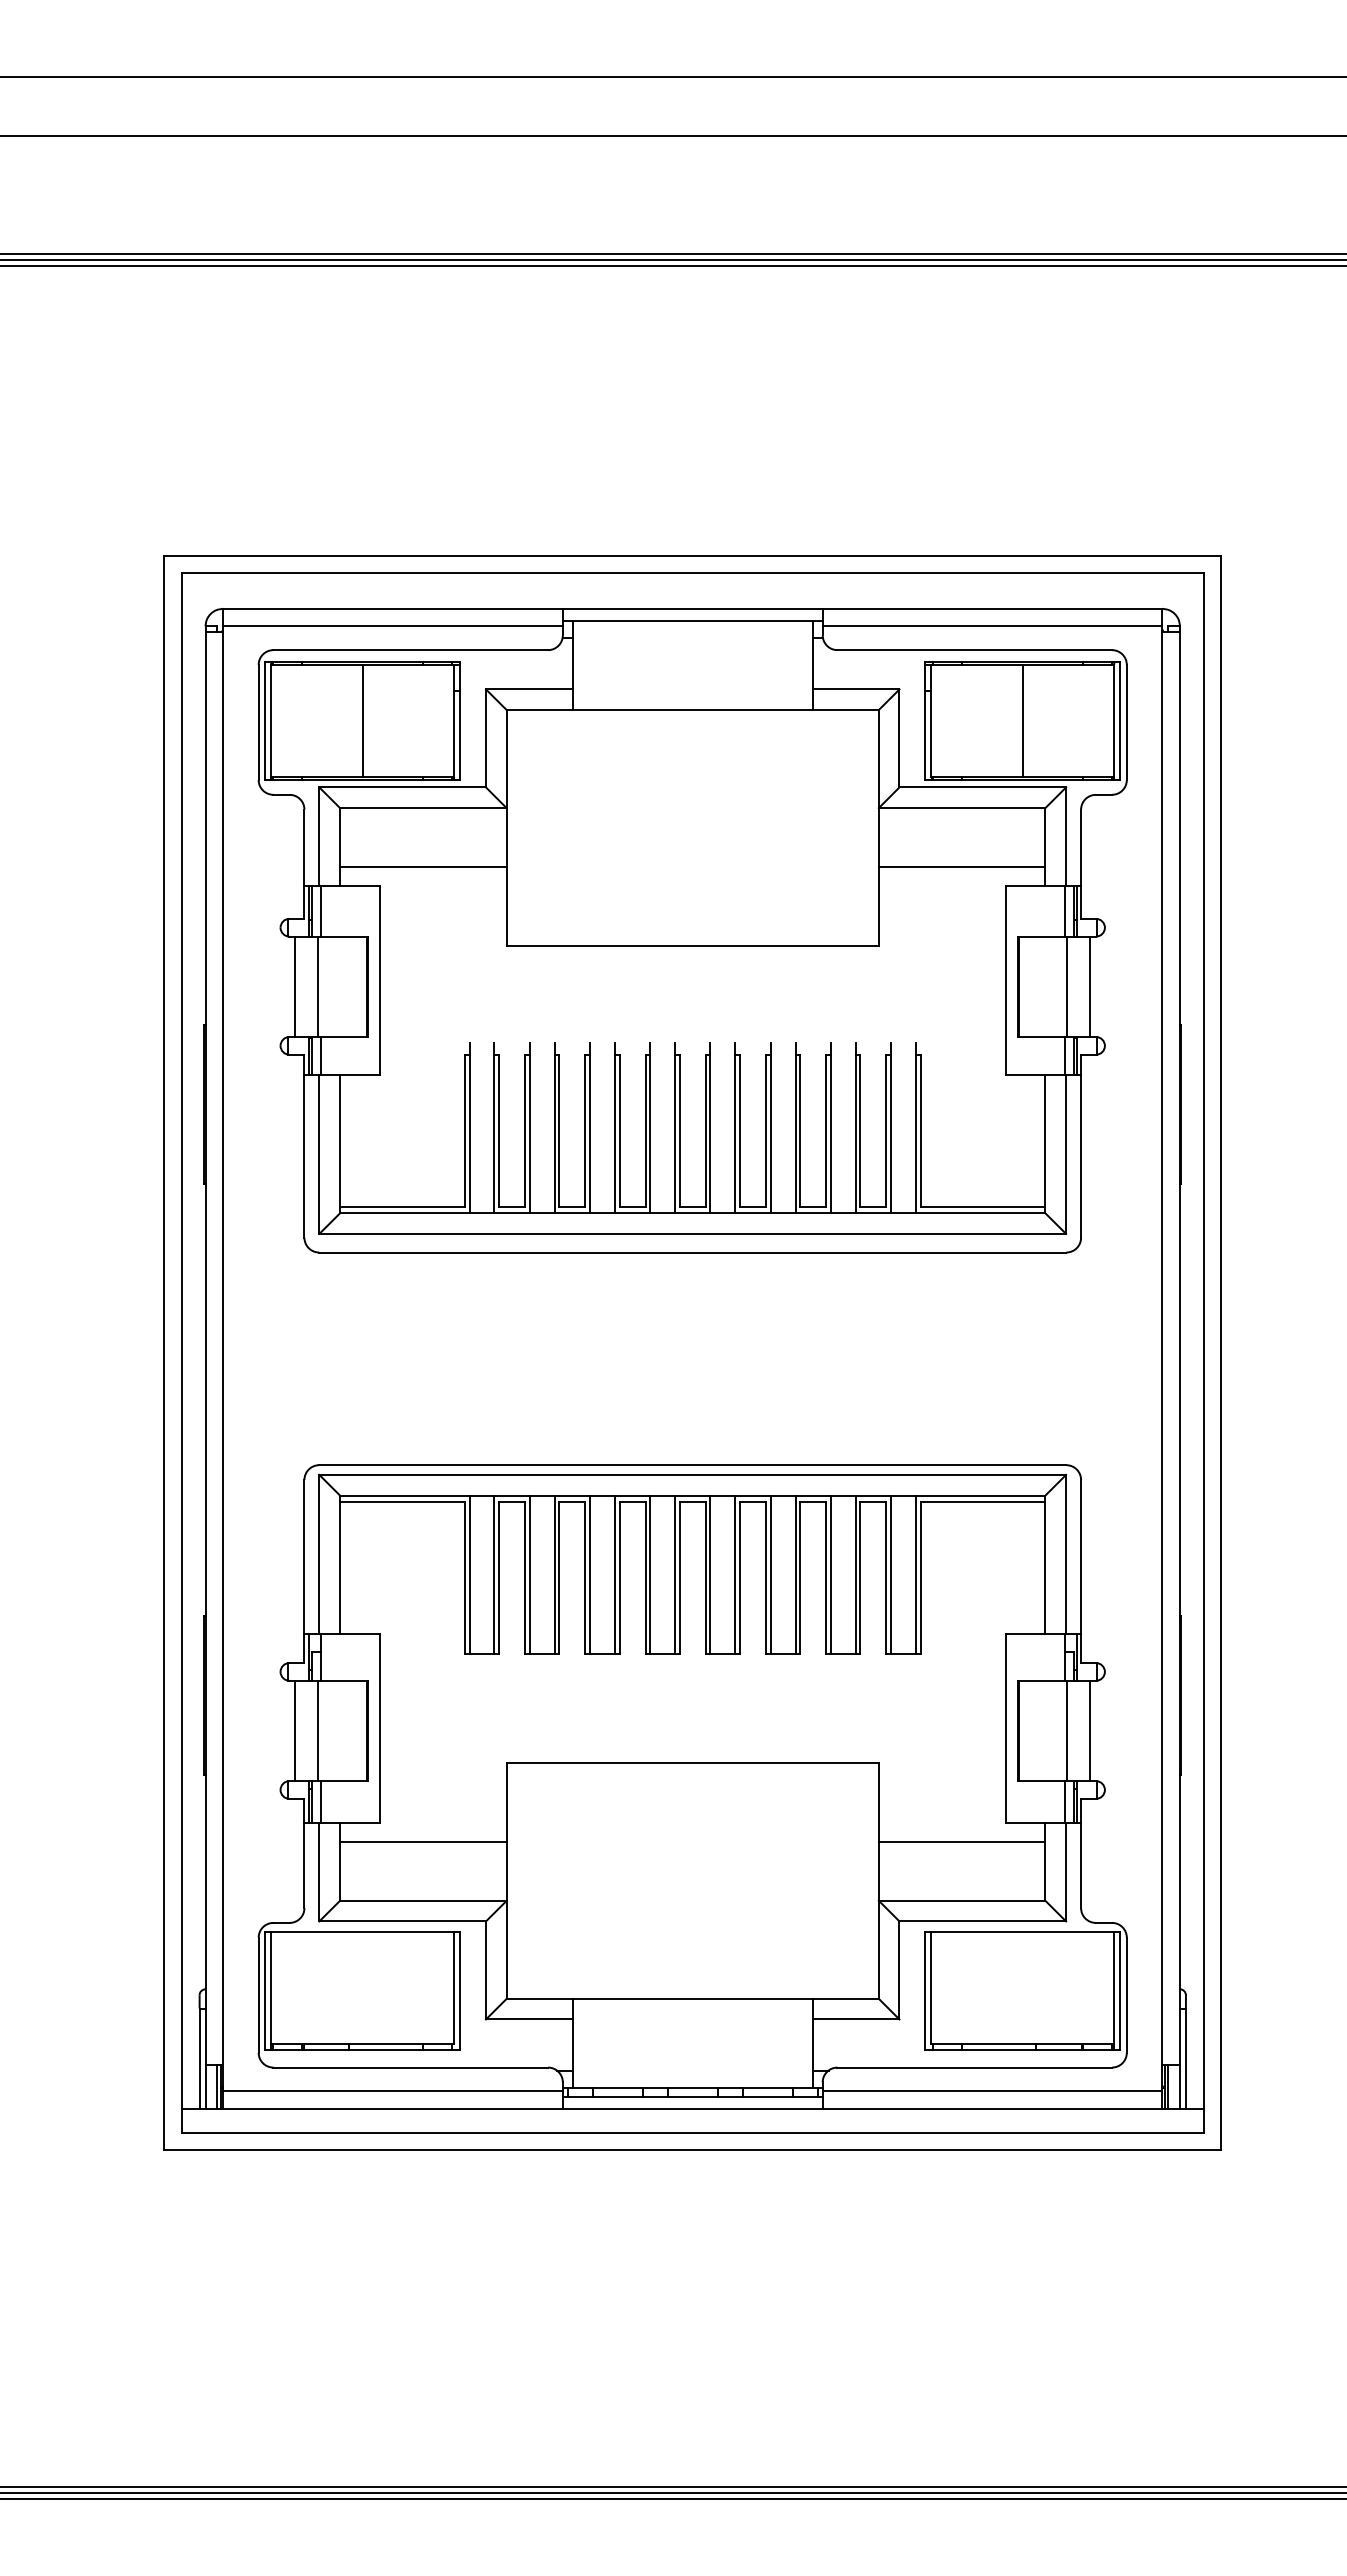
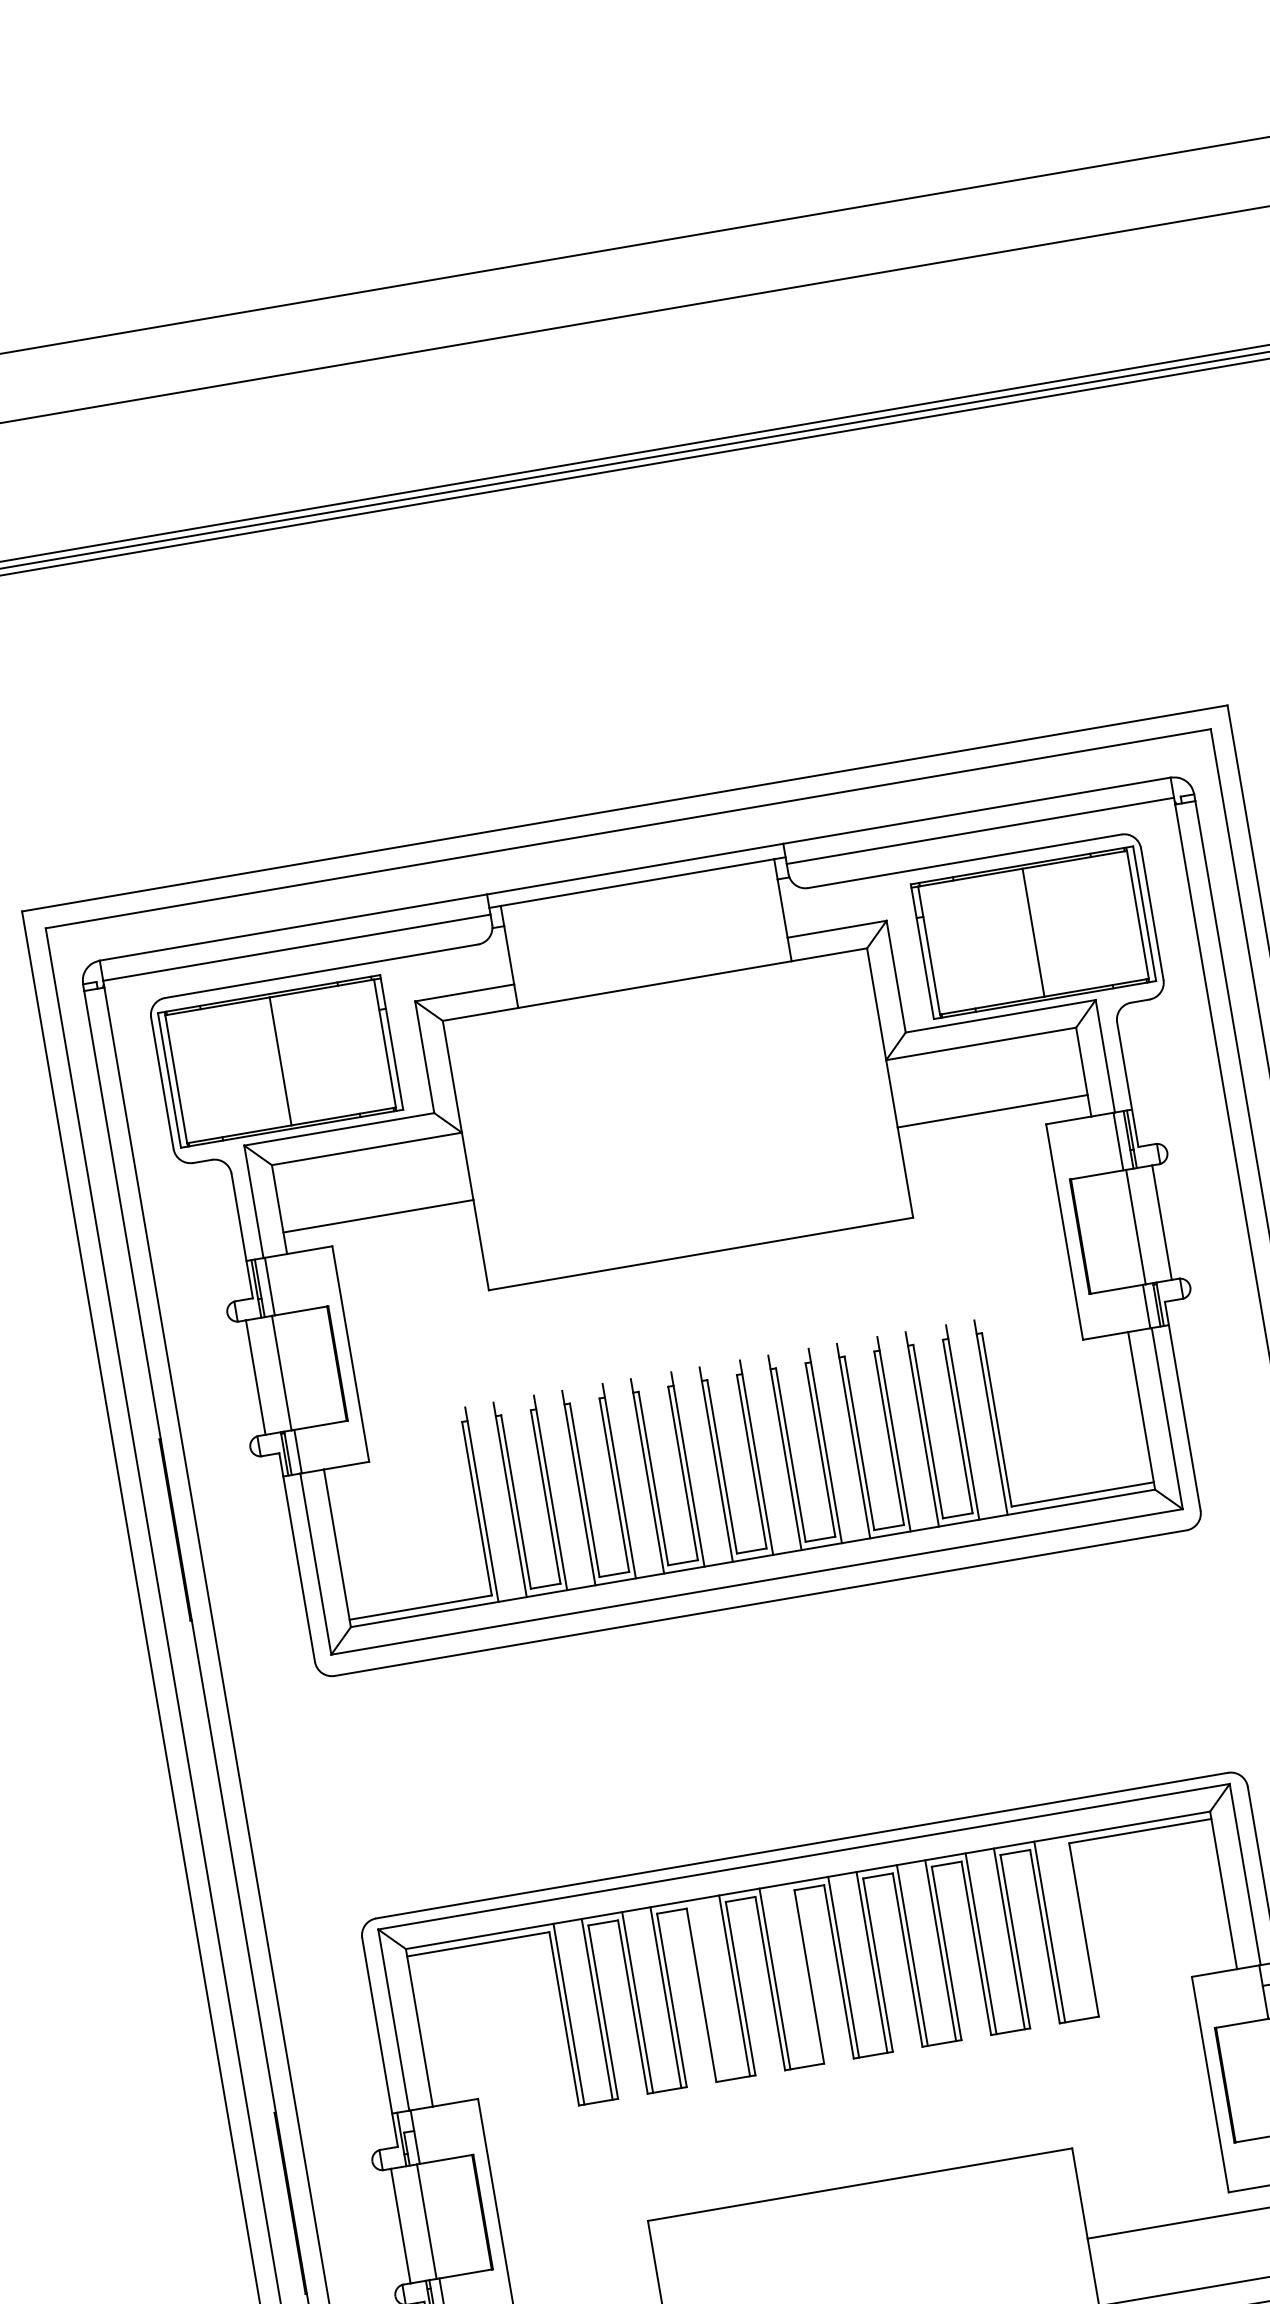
line: (590, 1574) -> (706, 1990), removed
line: (675, 1574) -> (803, 1973), removed
line: (916, 1574) -> (1078, 1926), removed

